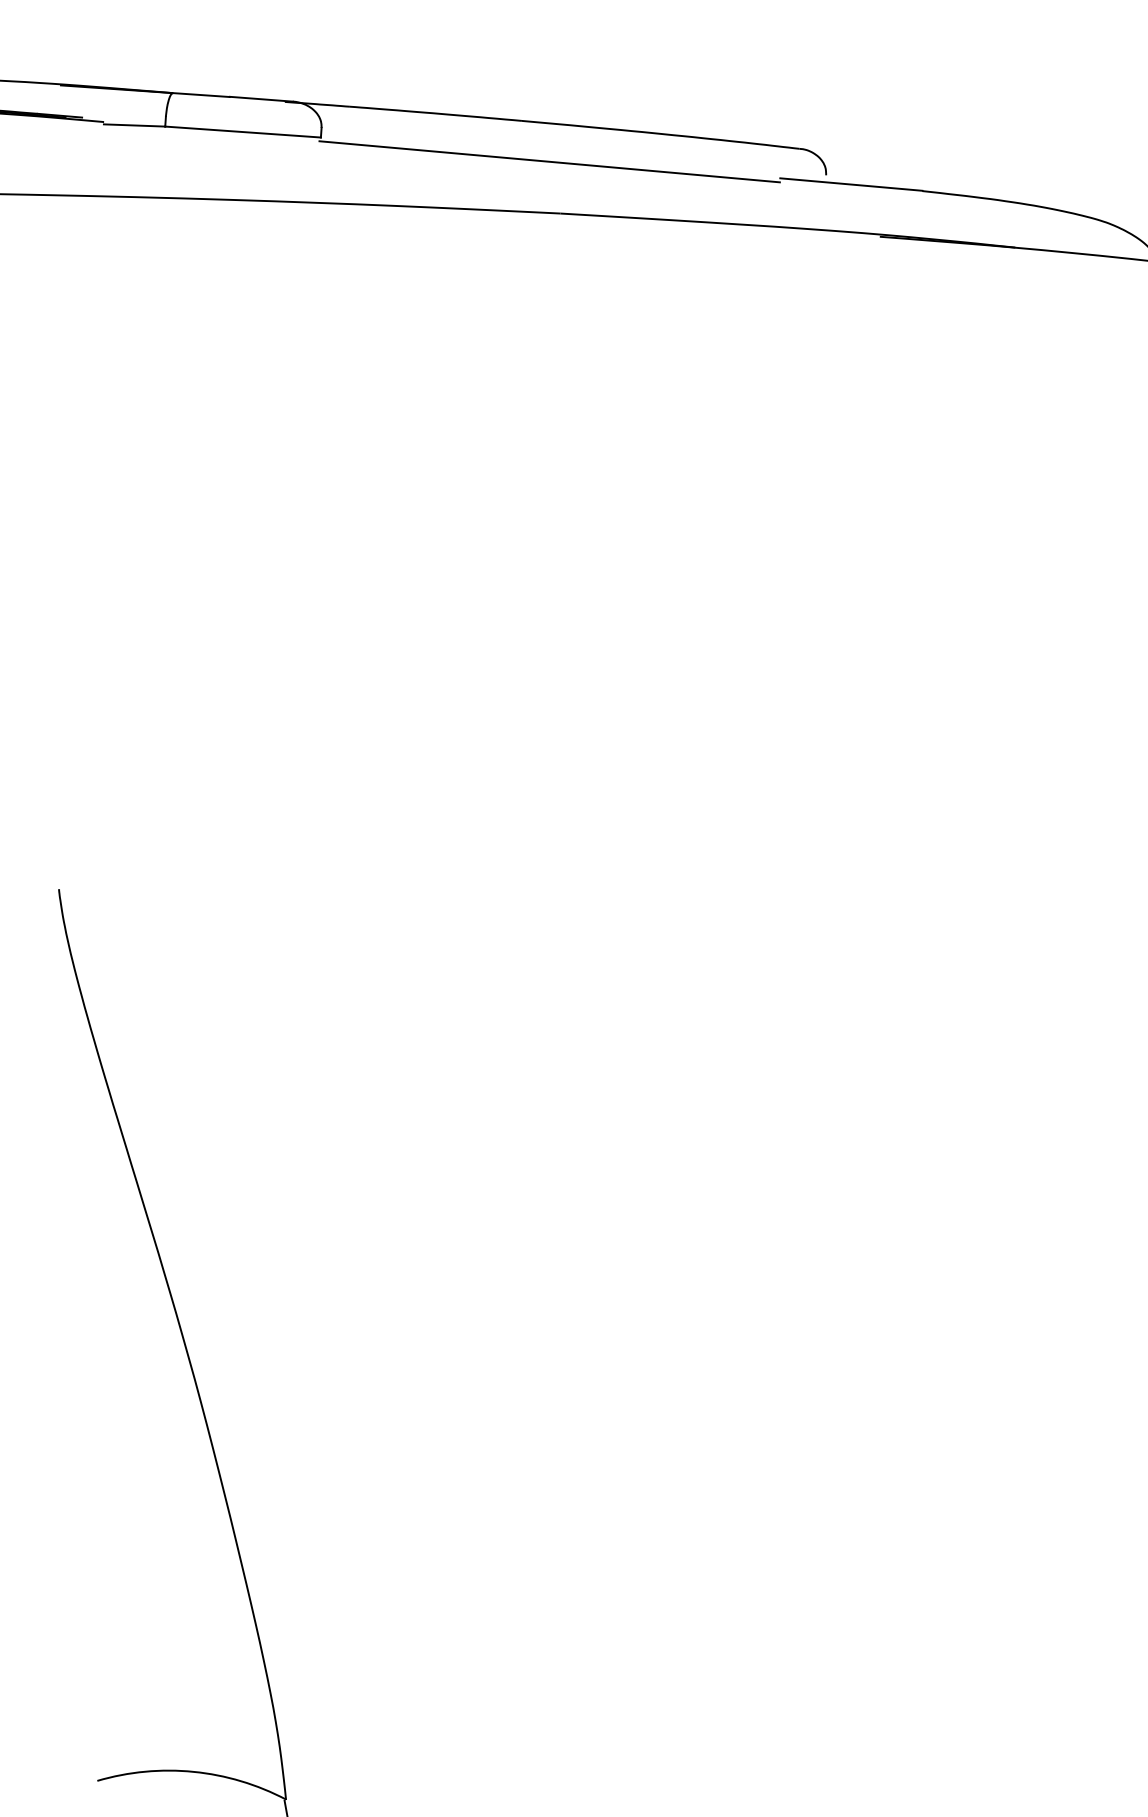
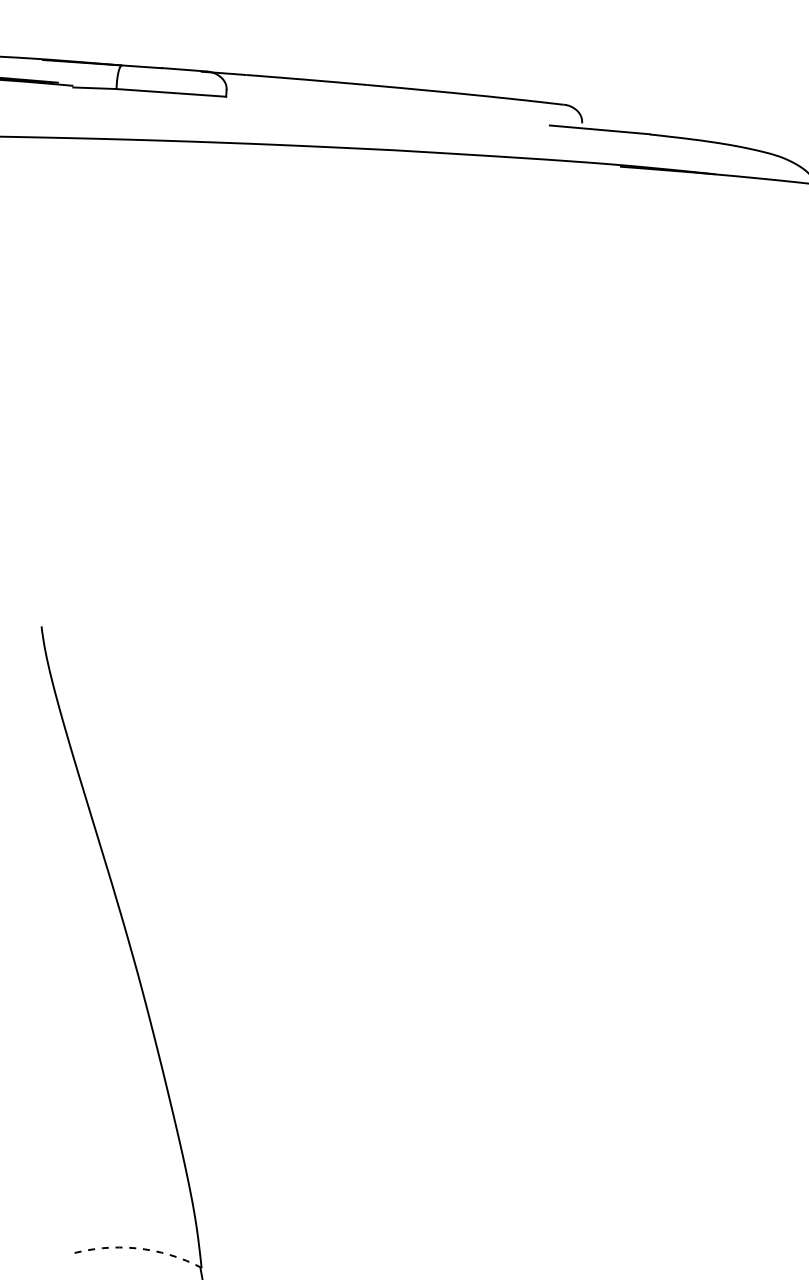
line: (549, 161) -> (387, 113), removed
arc: (193, 1772) -> (136, 1248), solid -> dashed

